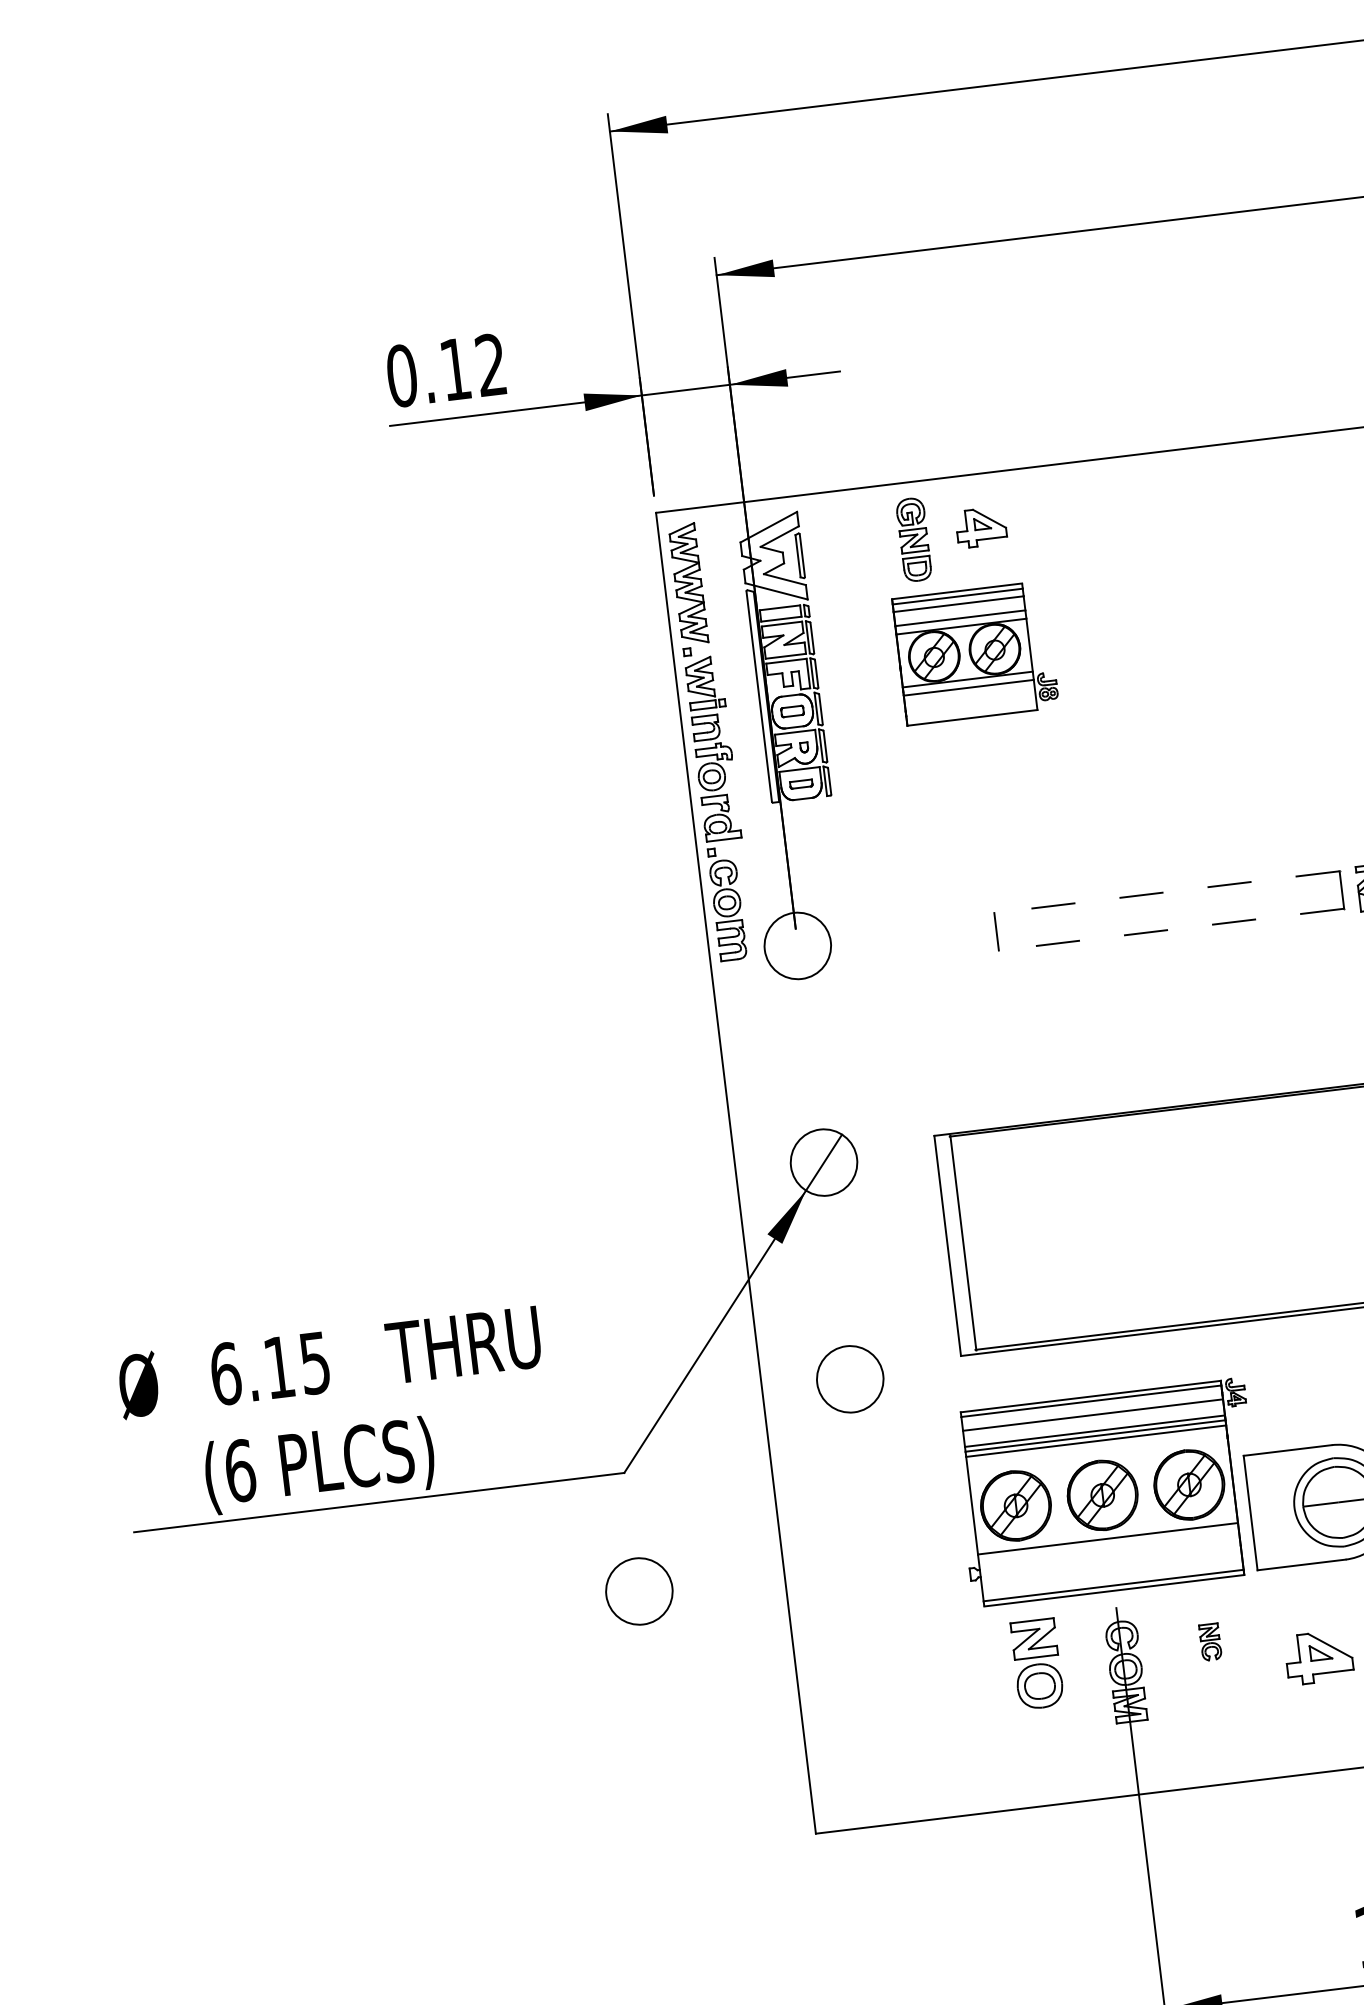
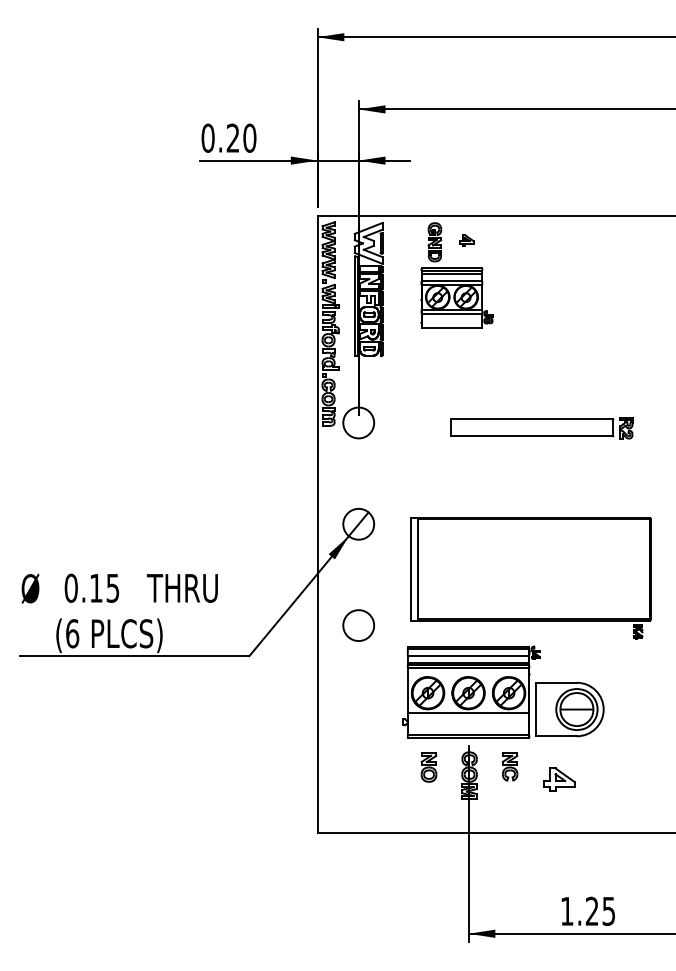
text: (473, 365) -> (241, 137), 0.12 -> 0.20
part: (981, 527) -> (466, 240), size x0.62
line: (1166, 891) -> (531, 418), dashed -> solid
line: (1170, 930) -> (531, 436), dashed -> solid
text: (223, 1372) -> (70, 587), 6.15 -> 0.15
circle: (638, 1591) -> (249, 711), removed
part: (1209, 1641) -> (509, 766), size x1.67
part: (1036, 1664) -> (428, 767), size x0.71

